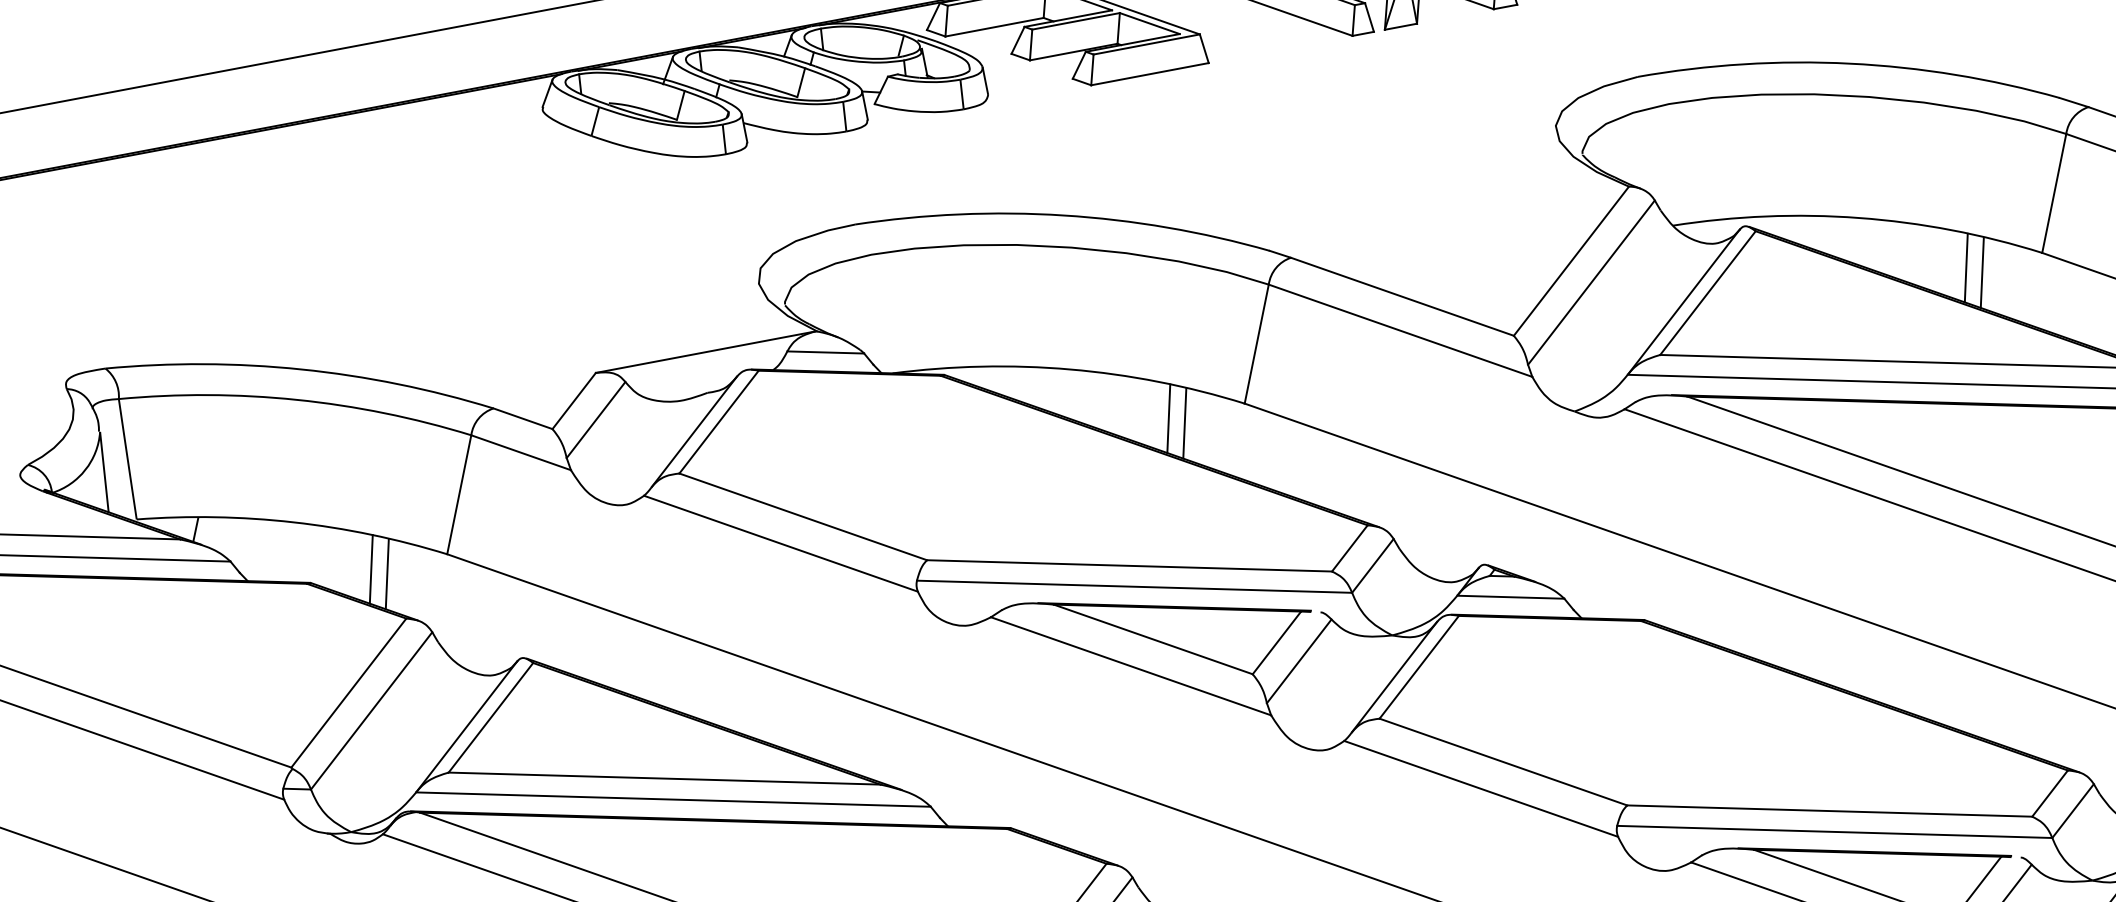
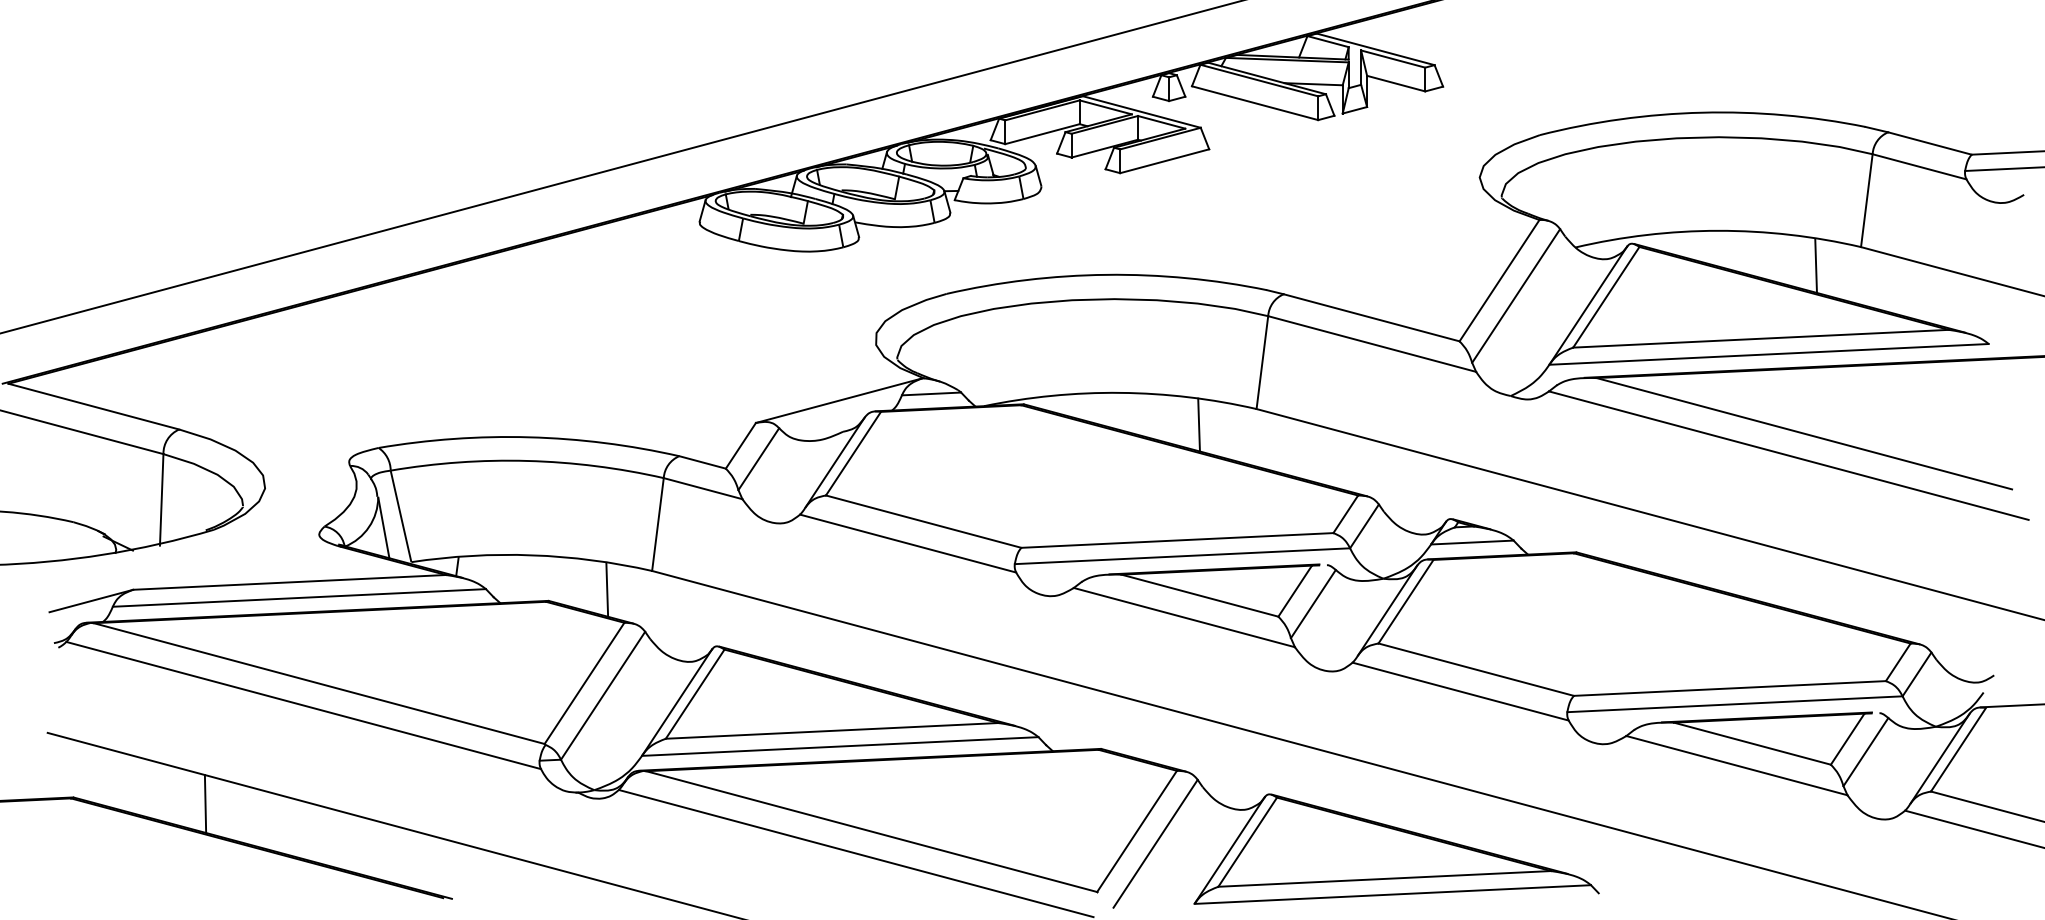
line: (1966, 267) -> (1803, 262), removed
line: (1184, 423) -> (1211, 427), removed
line: (371, 568) -> (594, 586), removed

